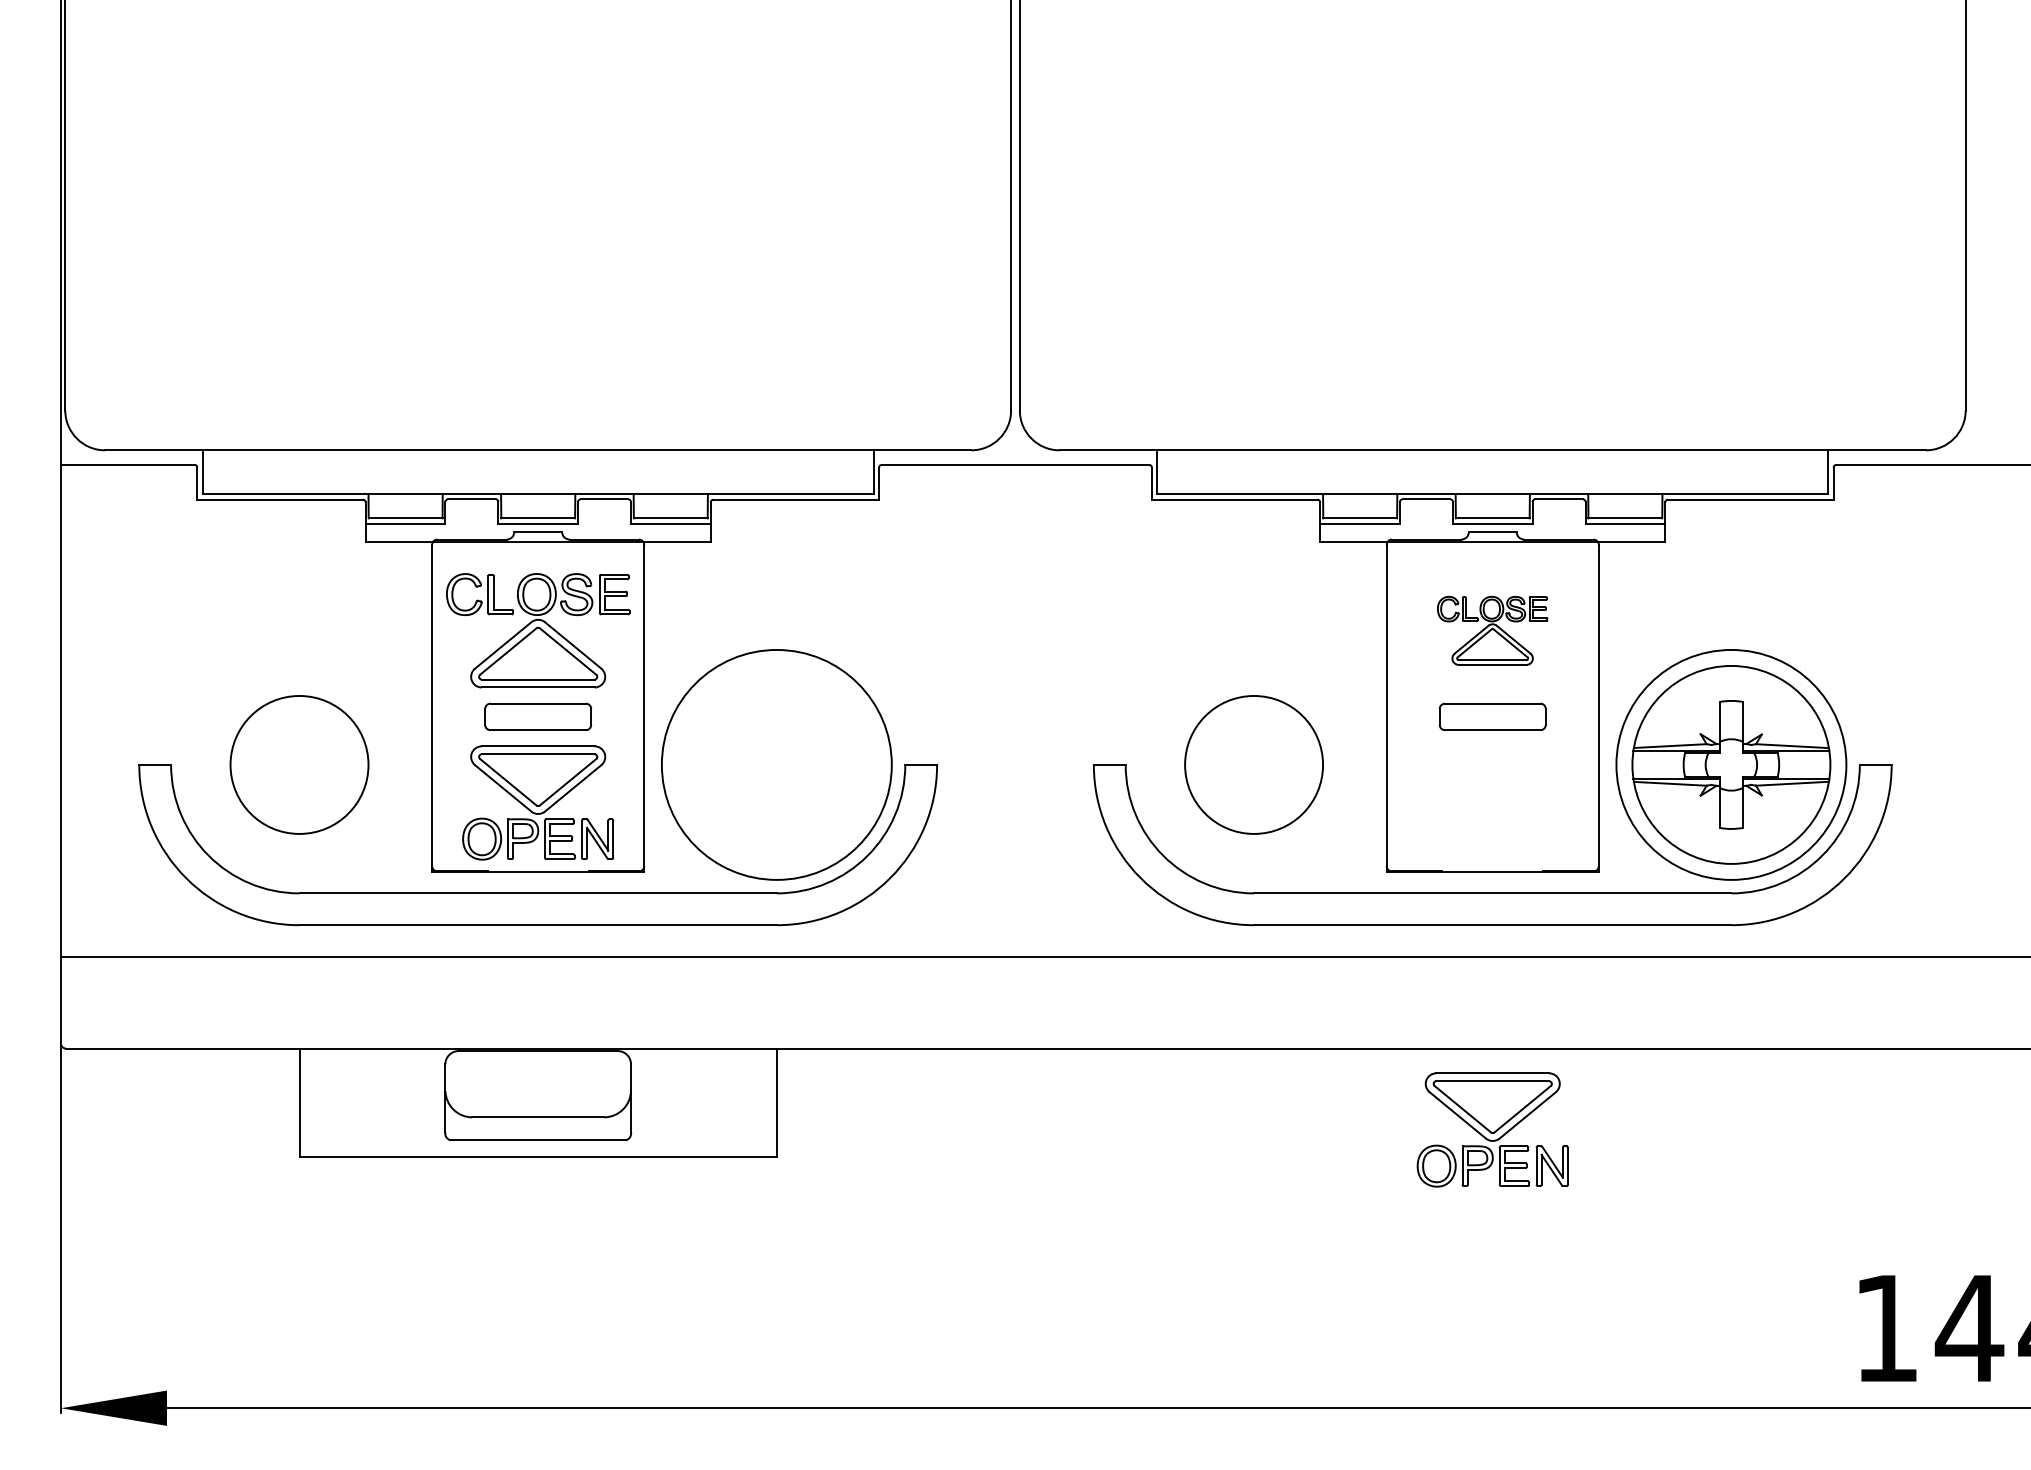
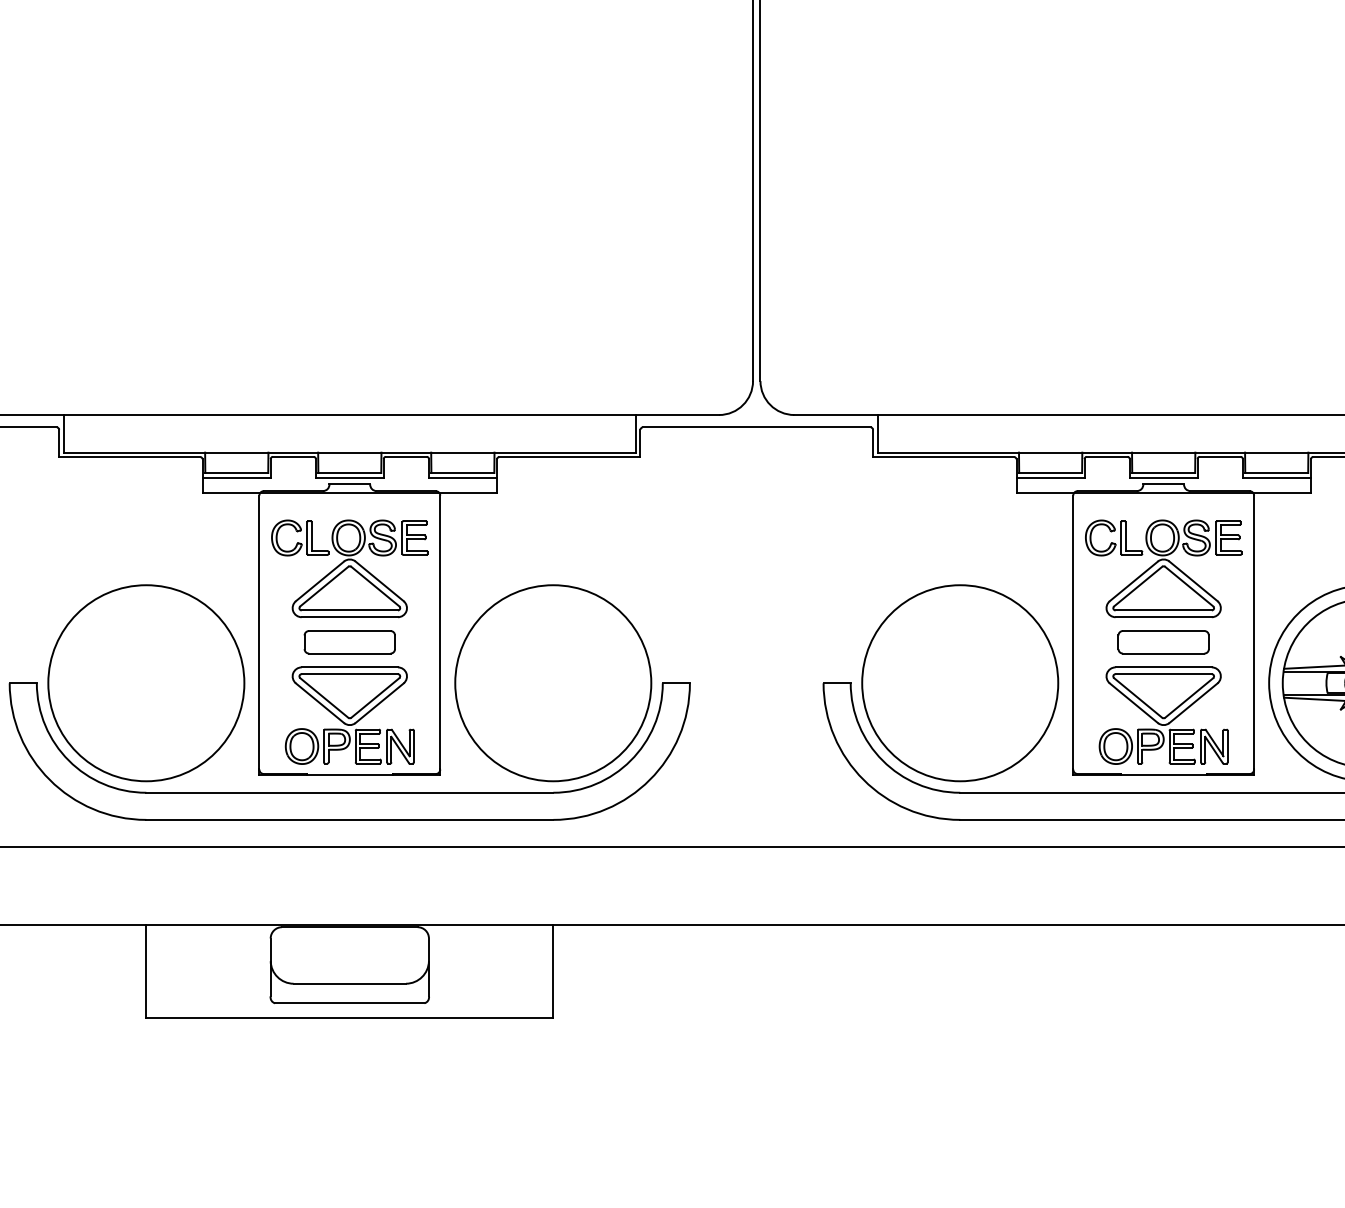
part: (1492, 630) -> (1163, 568), size x1.67
circle: (299, 764) -> (146, 682), size x1.67
circle: (1253, 764) -> (959, 682), size x1.67
part: (1492, 1129) -> (1163, 715), moved

